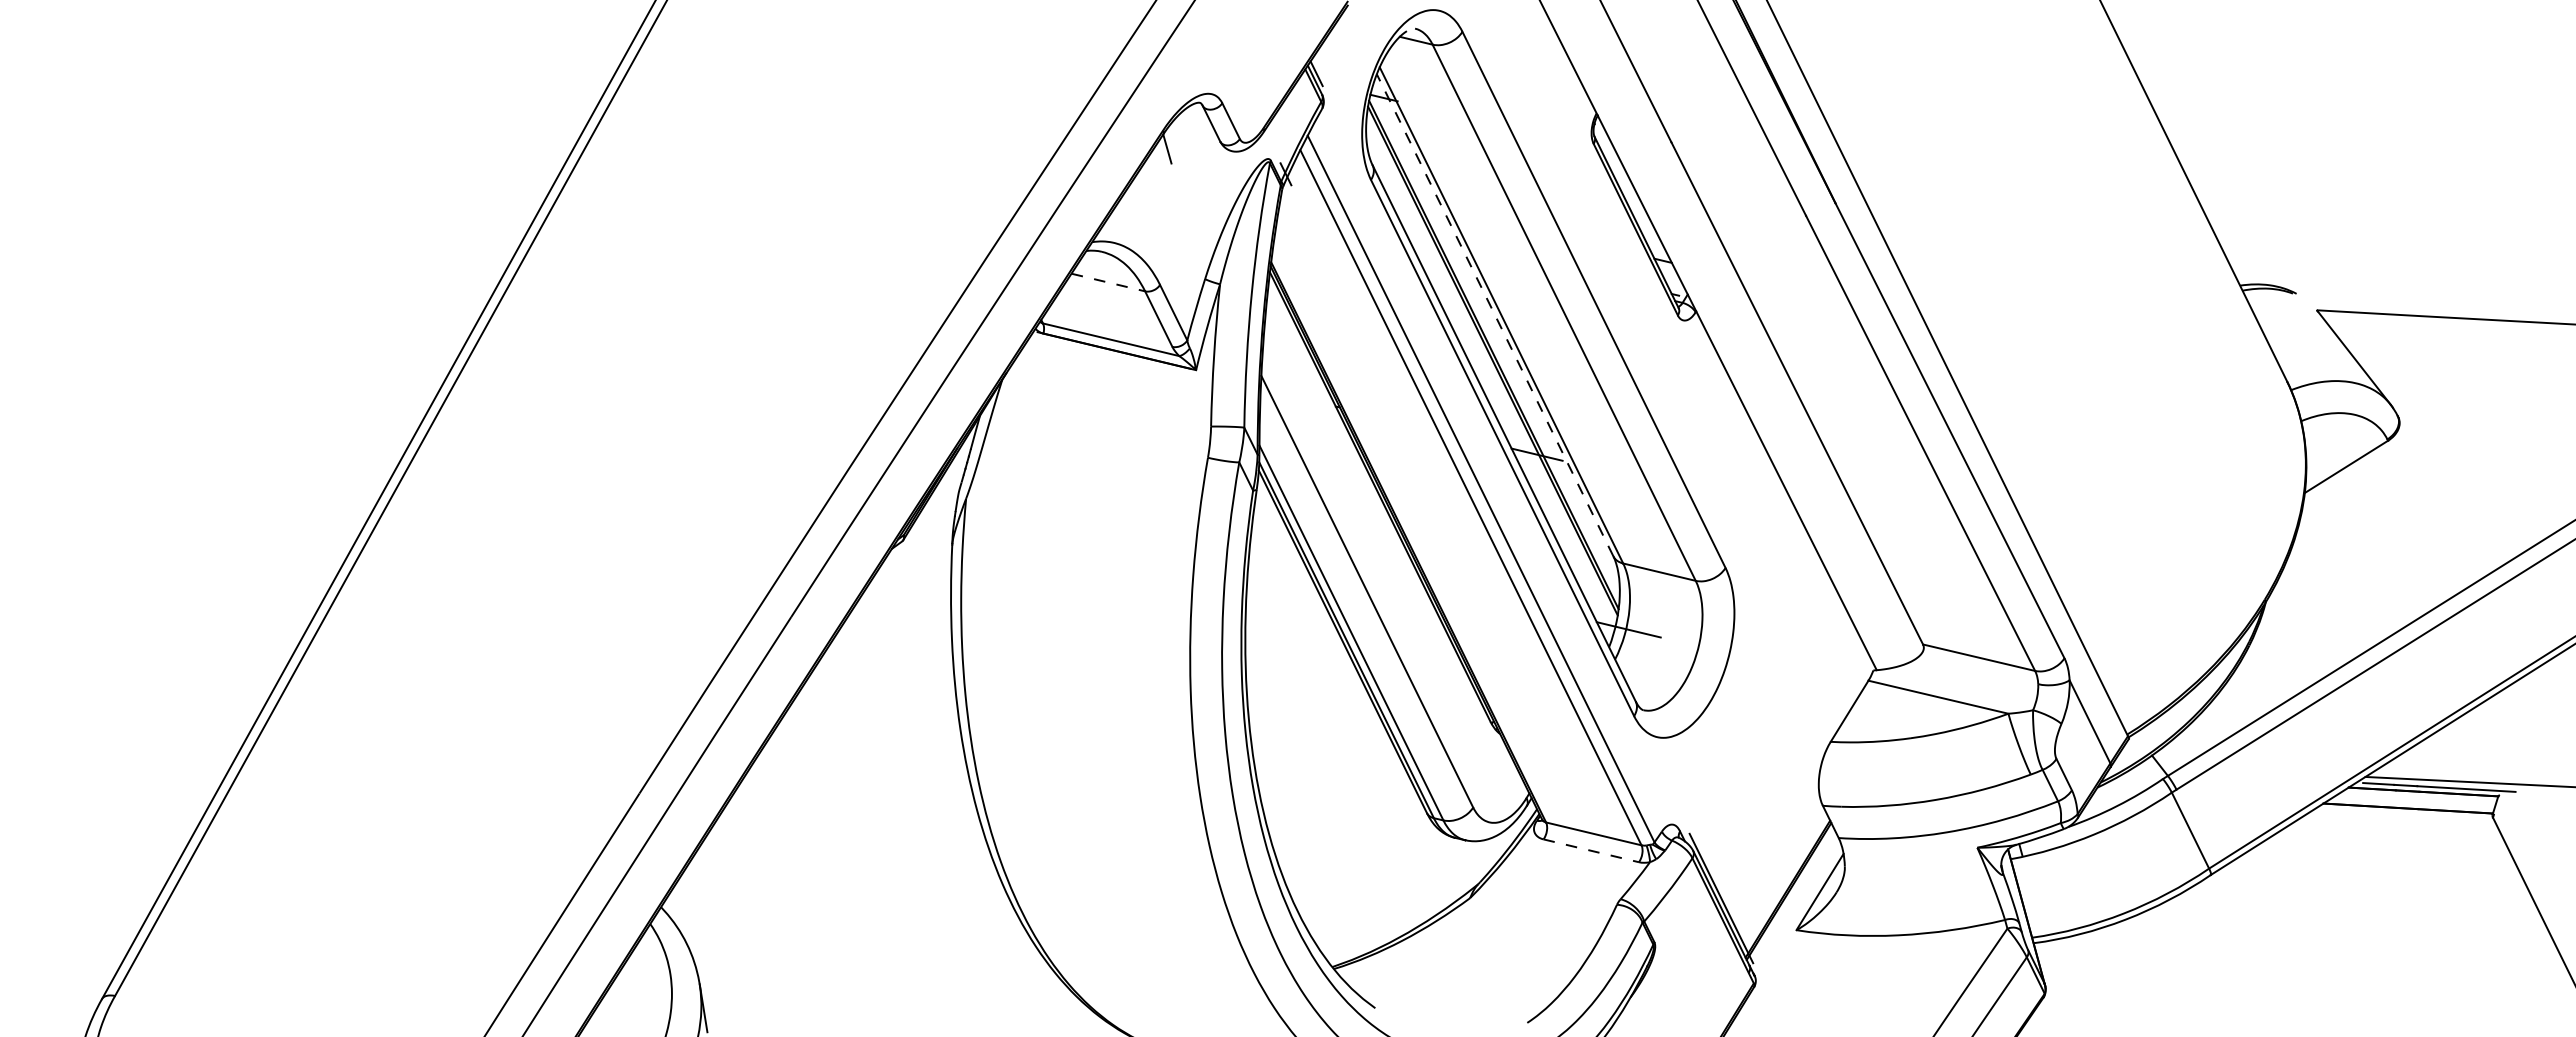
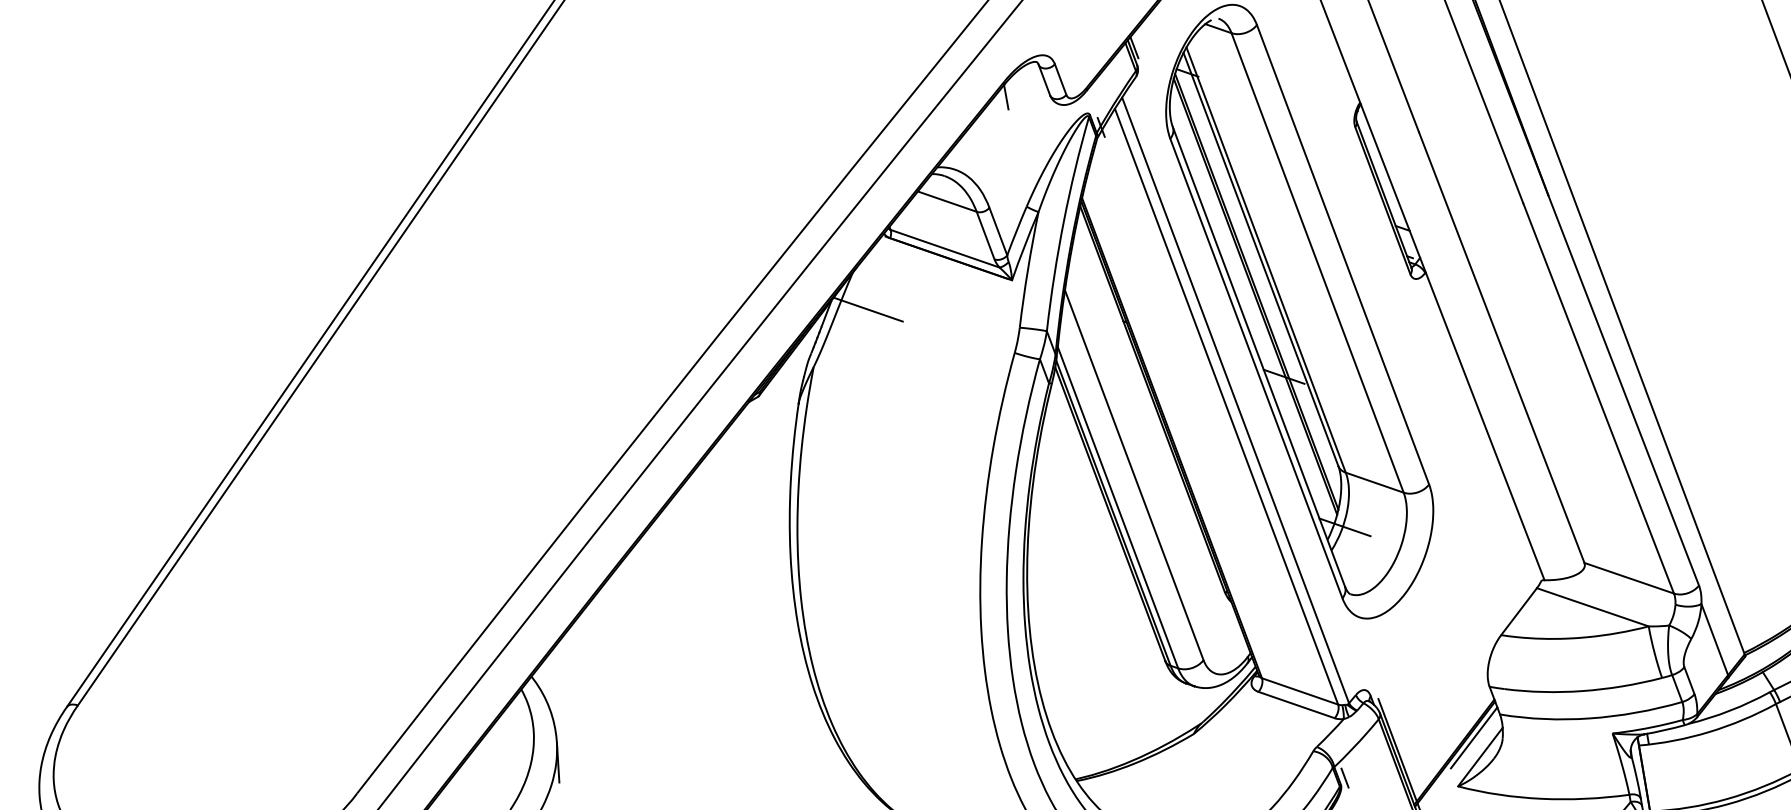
line: (1108, 282) -> (947, 201), dashed -> solid
line: (1494, 314) -> (1260, 258), dashed -> solid
line: (1025, 422) -> (868, 309), added
line: (1591, 850) -> (1296, 704), dashed -> solid
line: (1809, 869) -> (1473, 737), added
line: (1658, 933) -> (1344, 778), added

